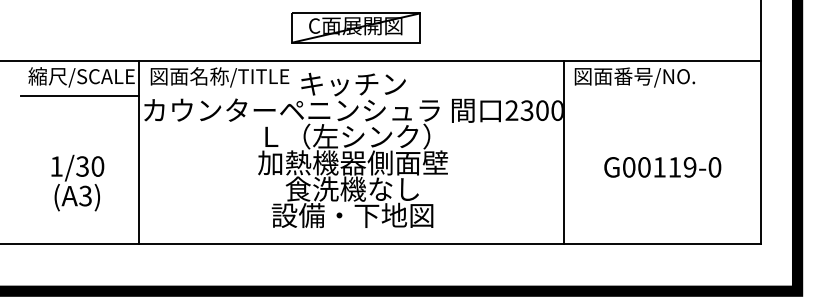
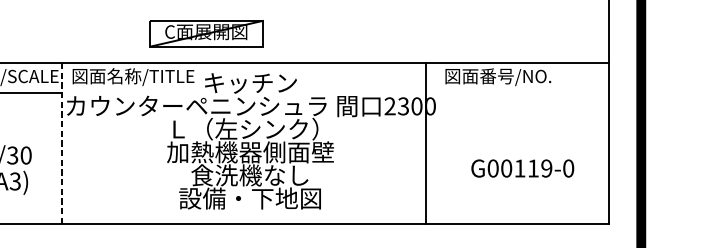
part: (355, 27) -> (206, 33), moved
line: (564, 152) -> (425, 143), moved
line: (138, 153) -> (61, 144), solid -> dashed
text: (662, 167) -> (522, 168), moved

